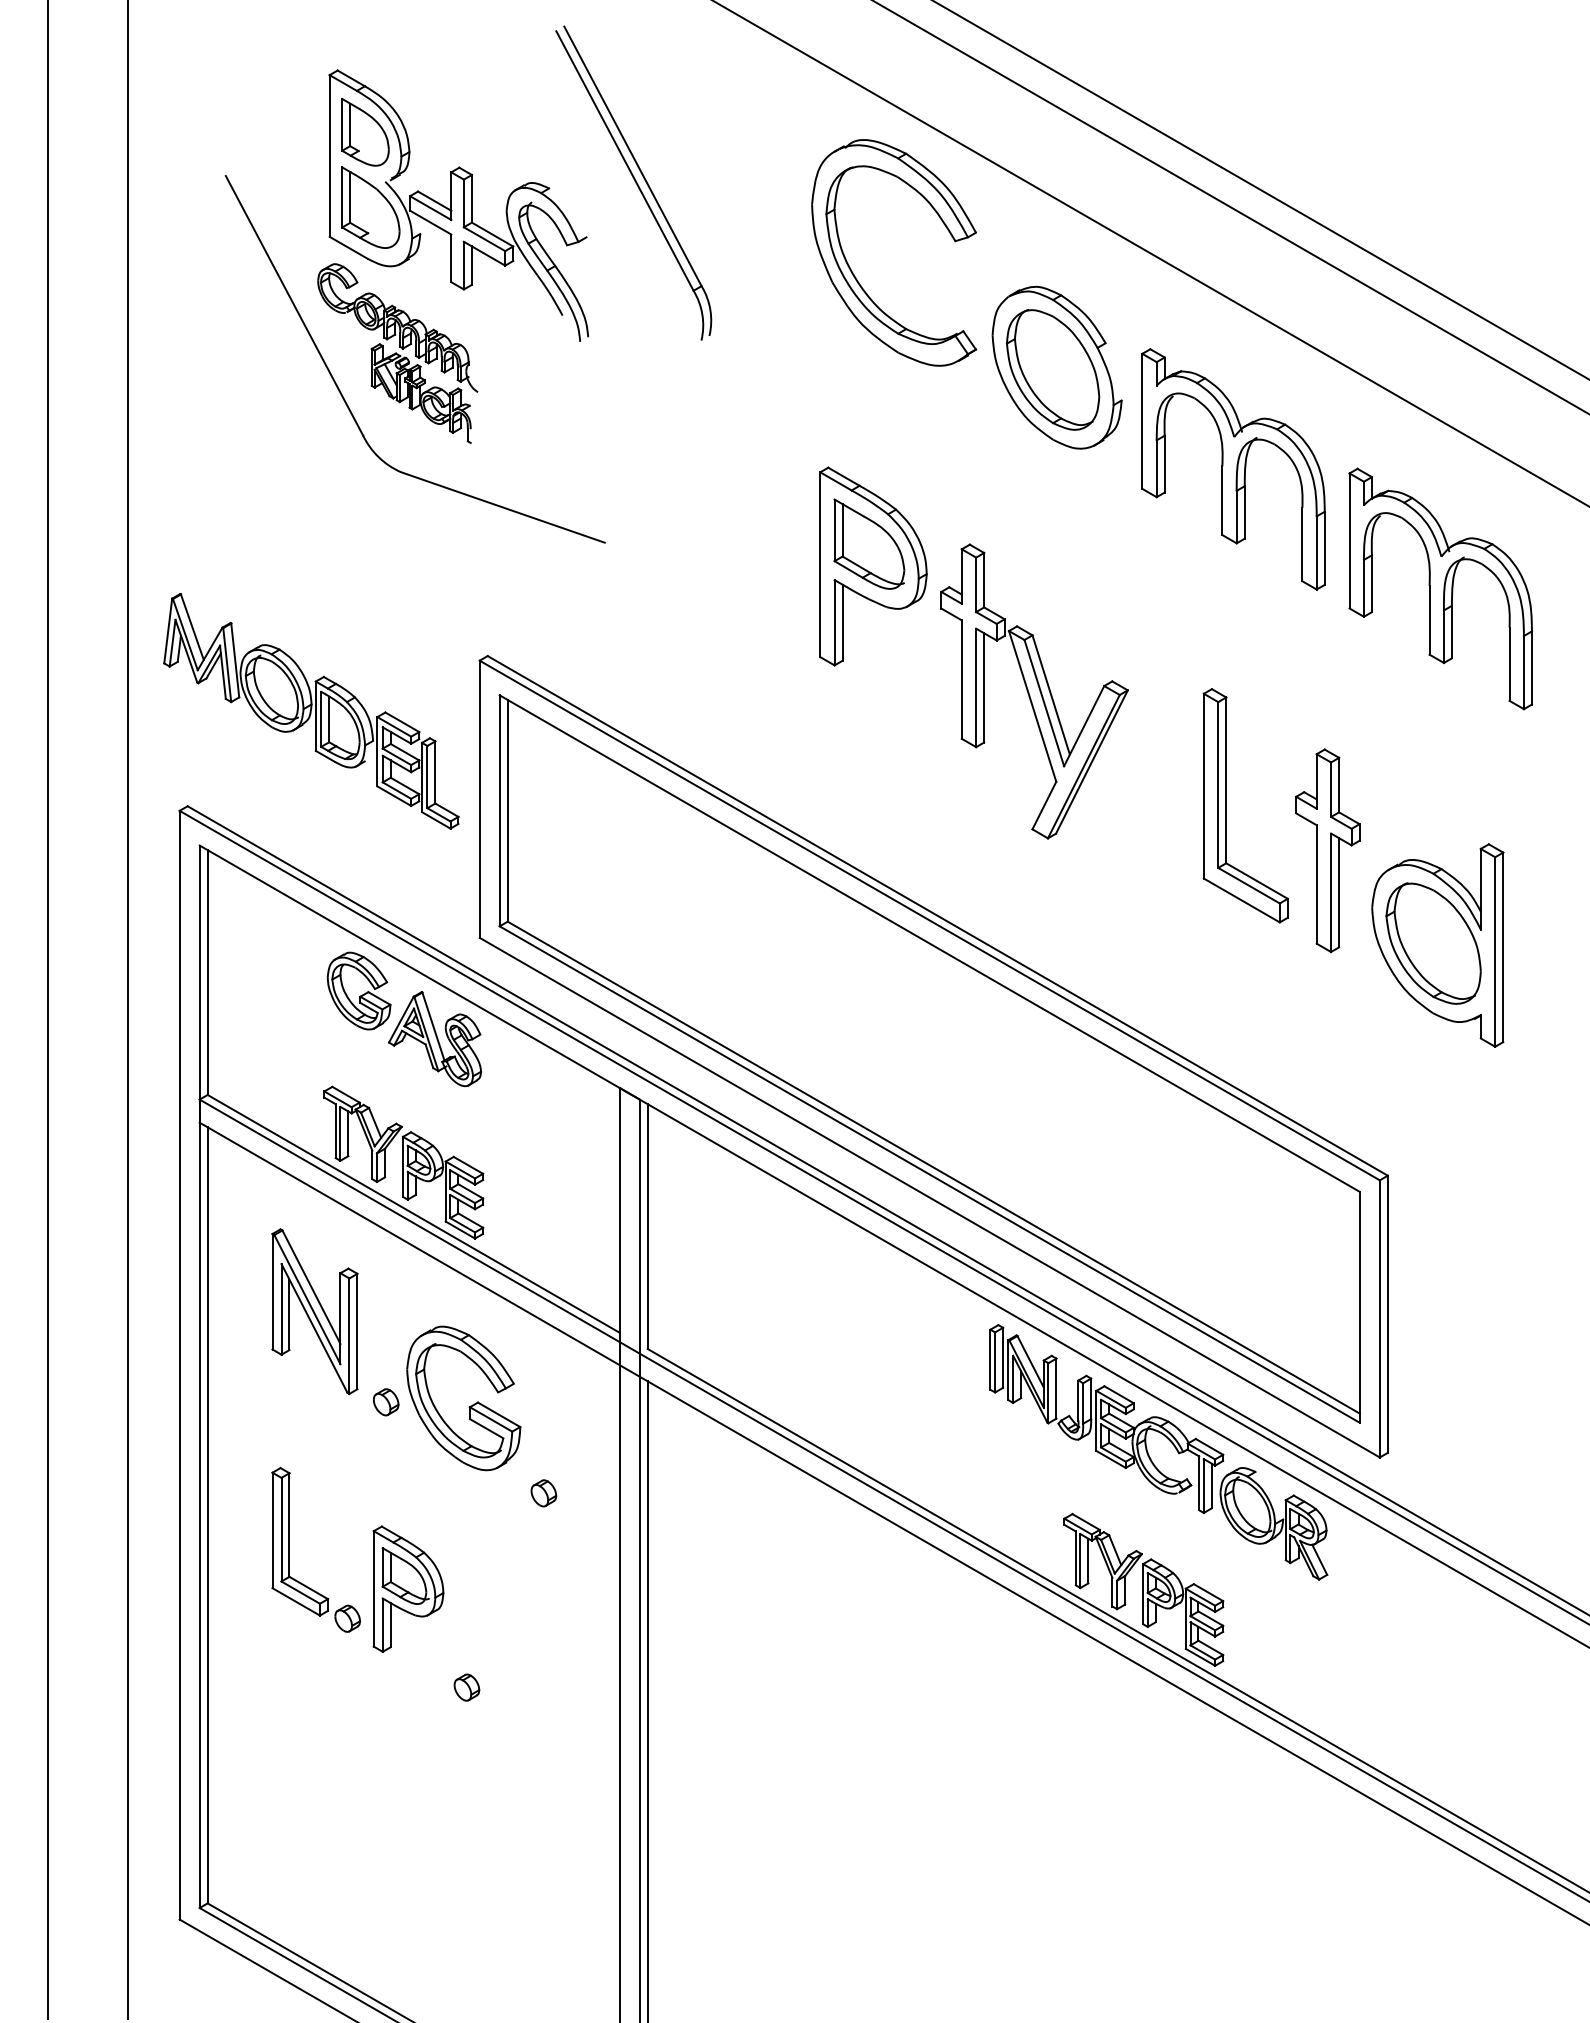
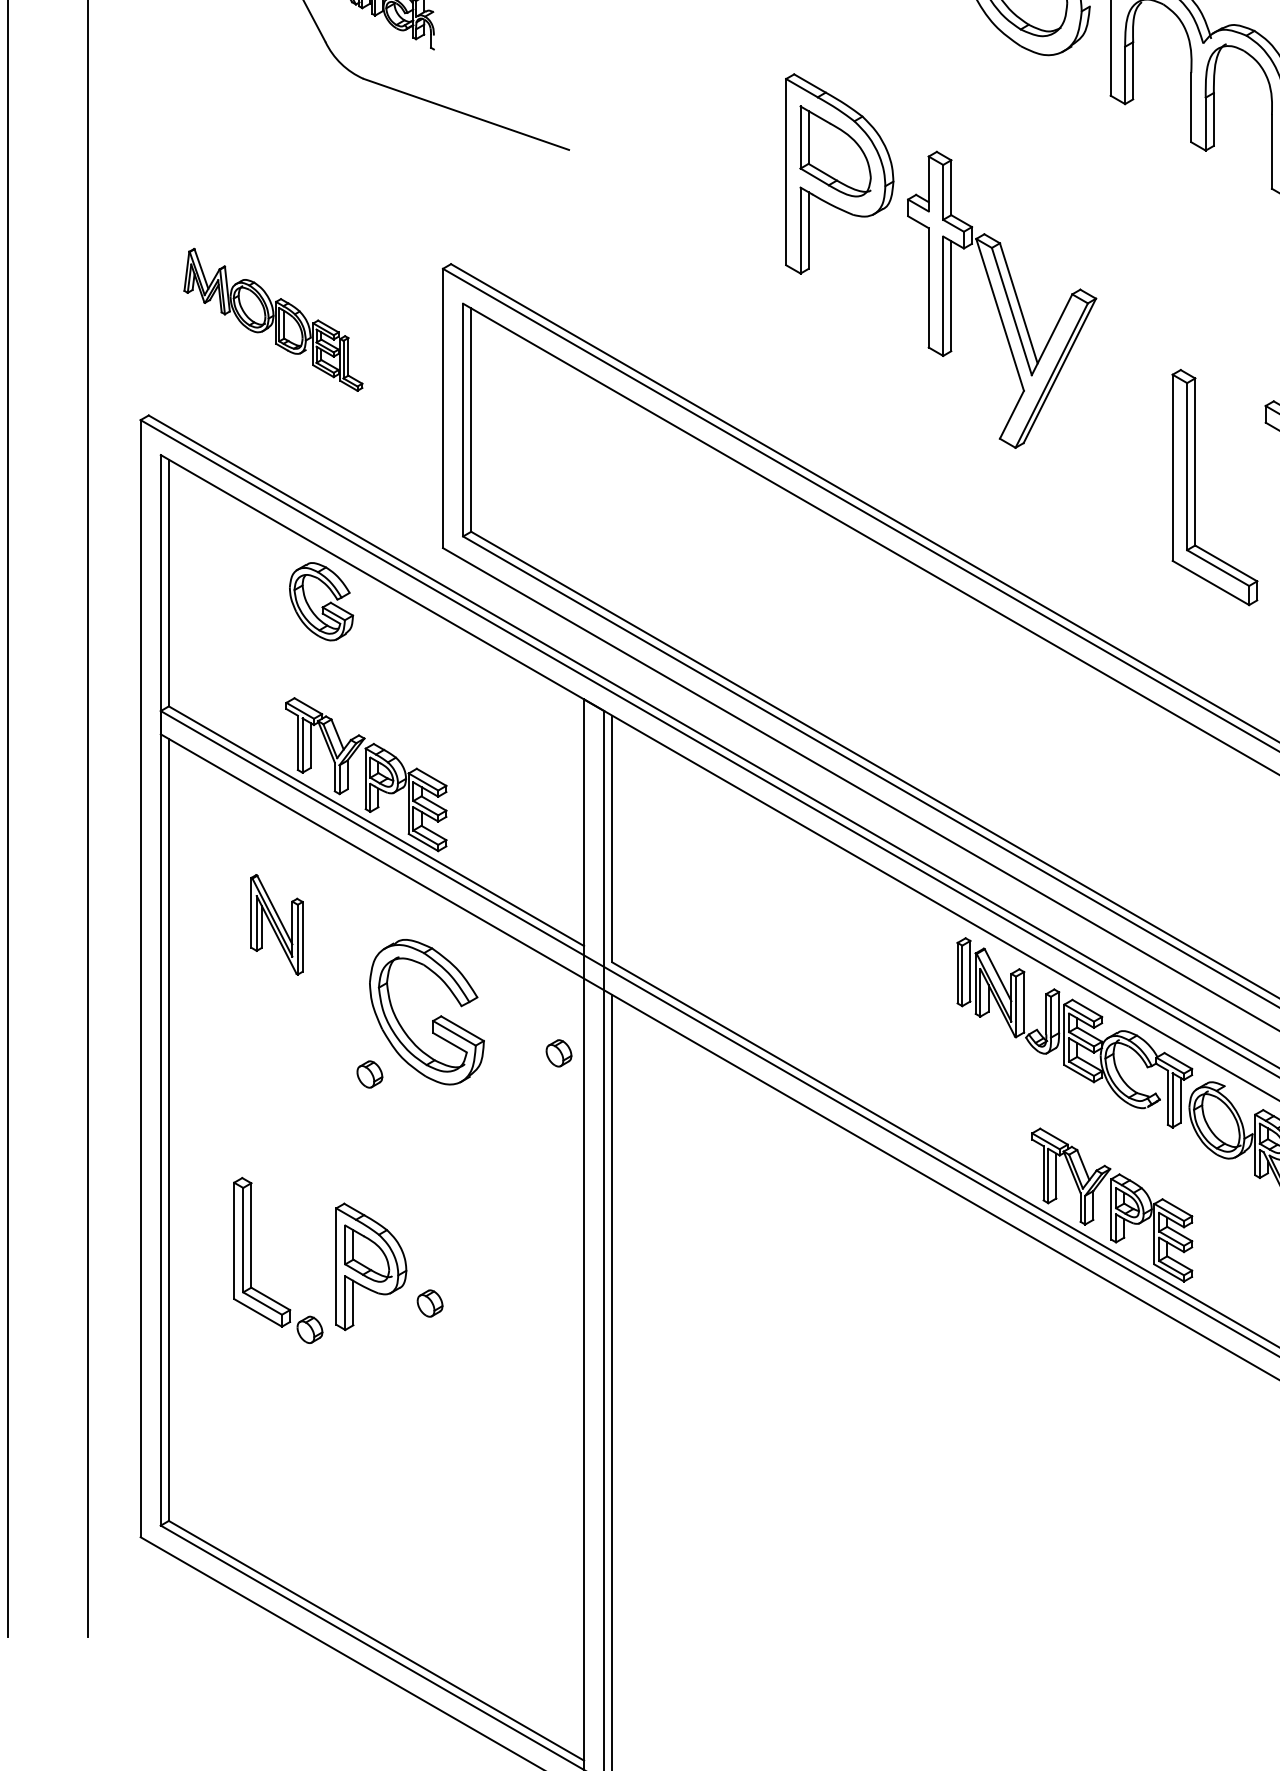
part: (311, 711) -> (273, 320), size x0.6
part: (1226, 805) -> (1195, 487), moved
part: (434, 1039) -> (397, 650), removed
part: (314, 1311) -> (276, 924), size x0.6
part: (386, 1402) -> (370, 1074), moved
part: (543, 1493) -> (558, 1053), moved
part: (289, 1549) -> (251, 1260), moved
part: (408, 1588) -> (371, 1266), moved

